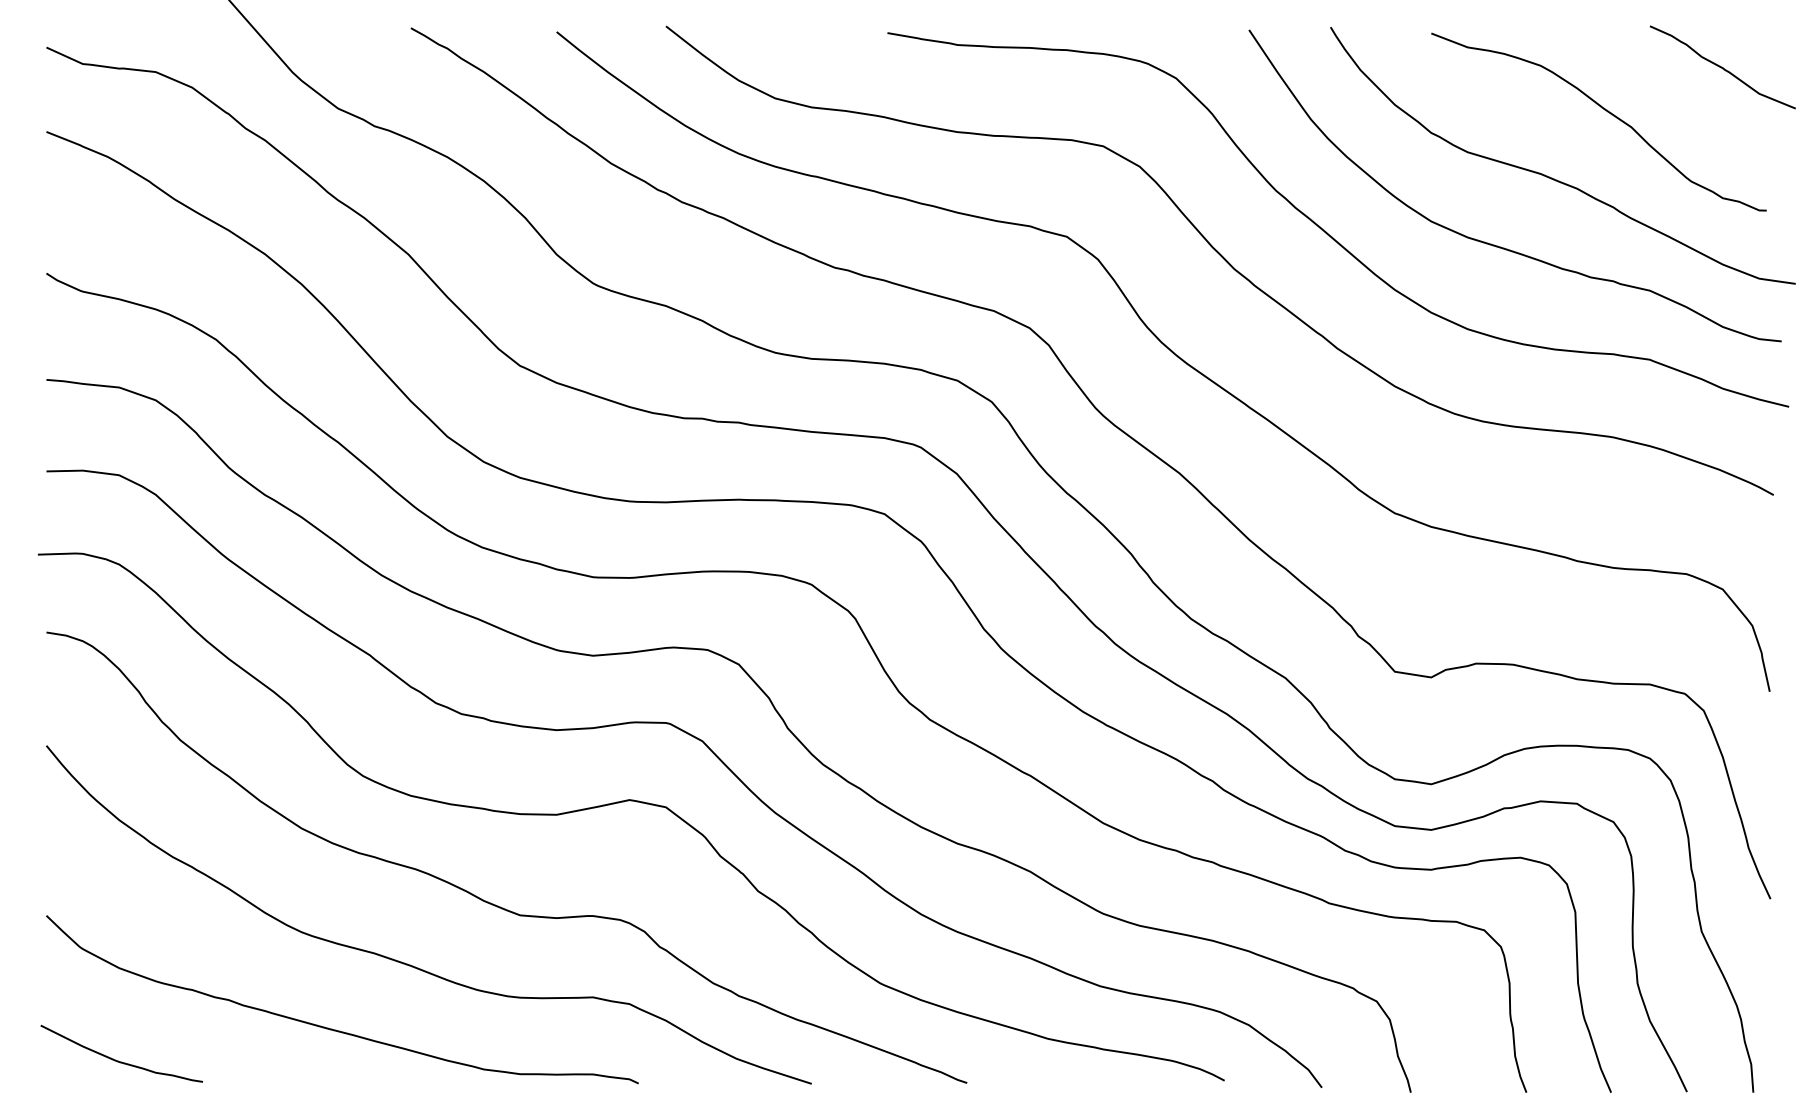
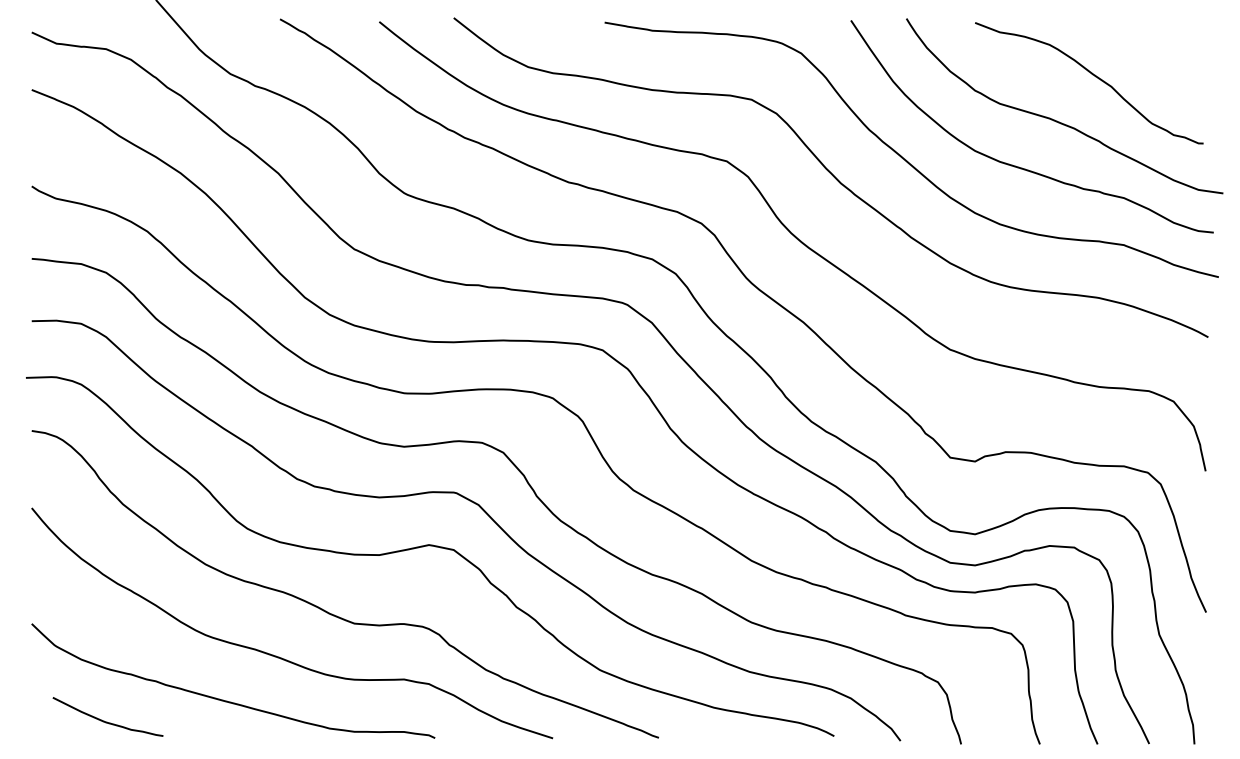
curve: (1722, 66) -> (1173, 45), removed
curve: (116, 1059) -> (104, 720), moved

